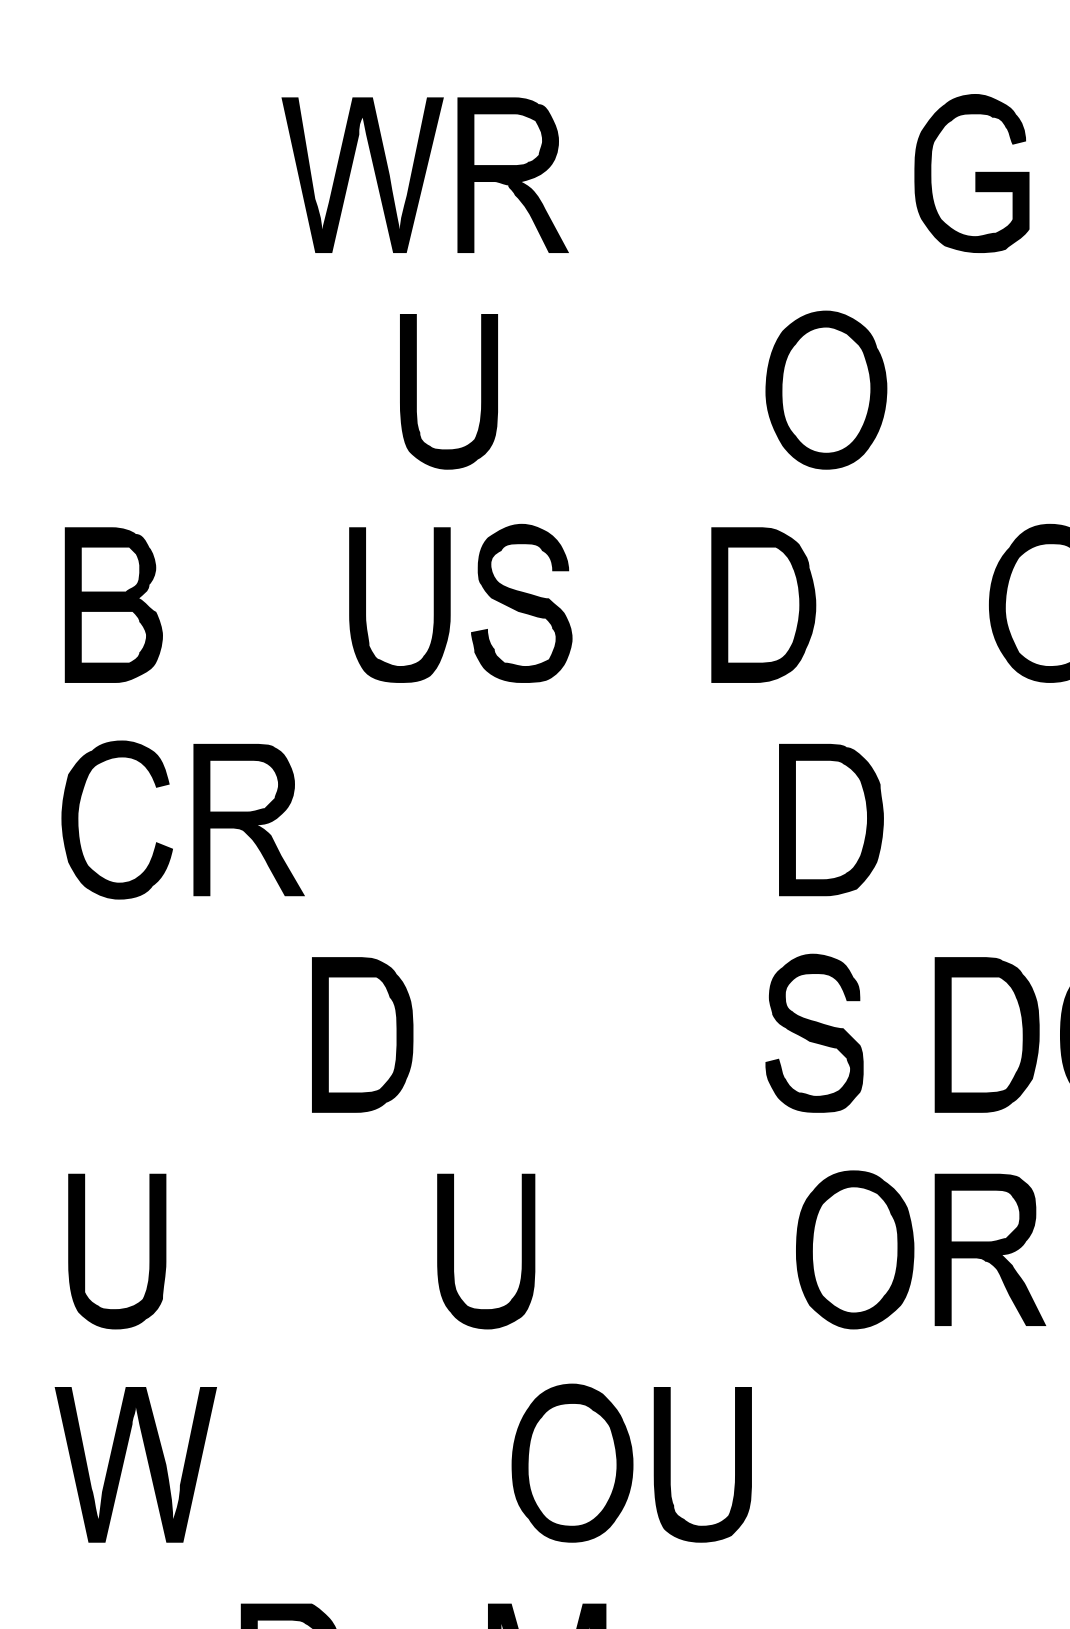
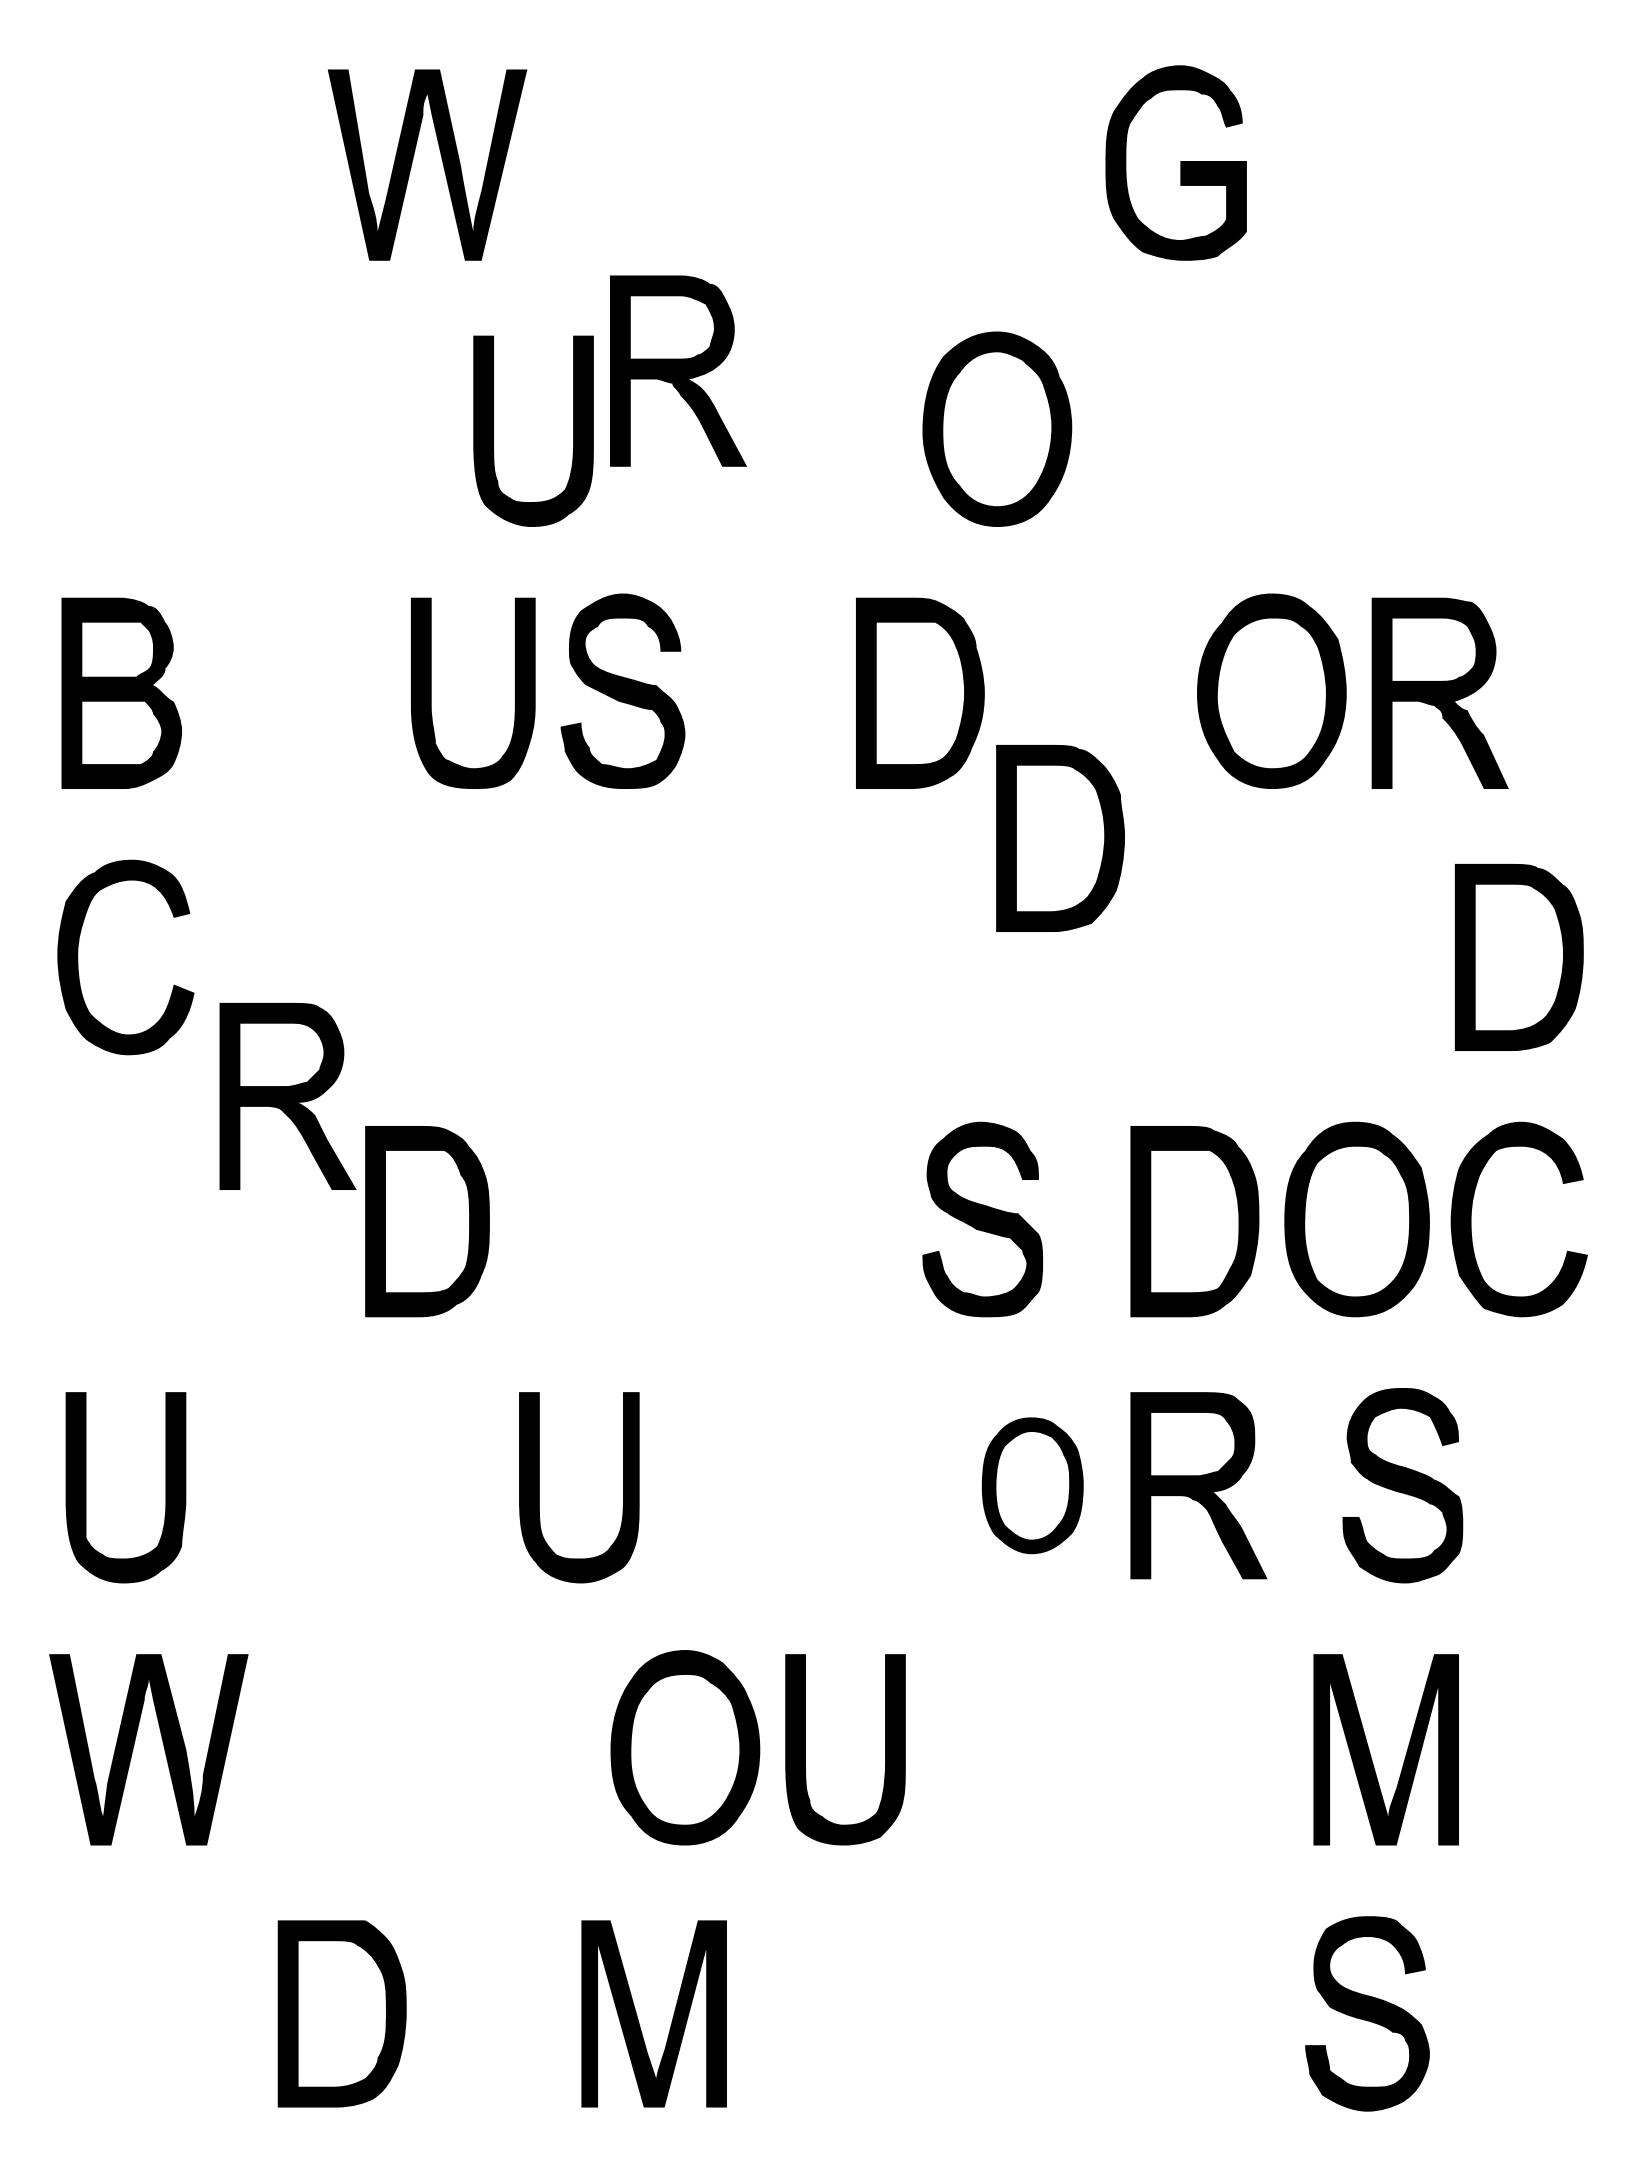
part: (513, 174) -> (678, 370), moved
part: (248, 820) -> (287, 1096), moved
part: (831, 820) -> (1060, 838), moved
part: (855, 1249) -> (1032, 1485), size x0.7

